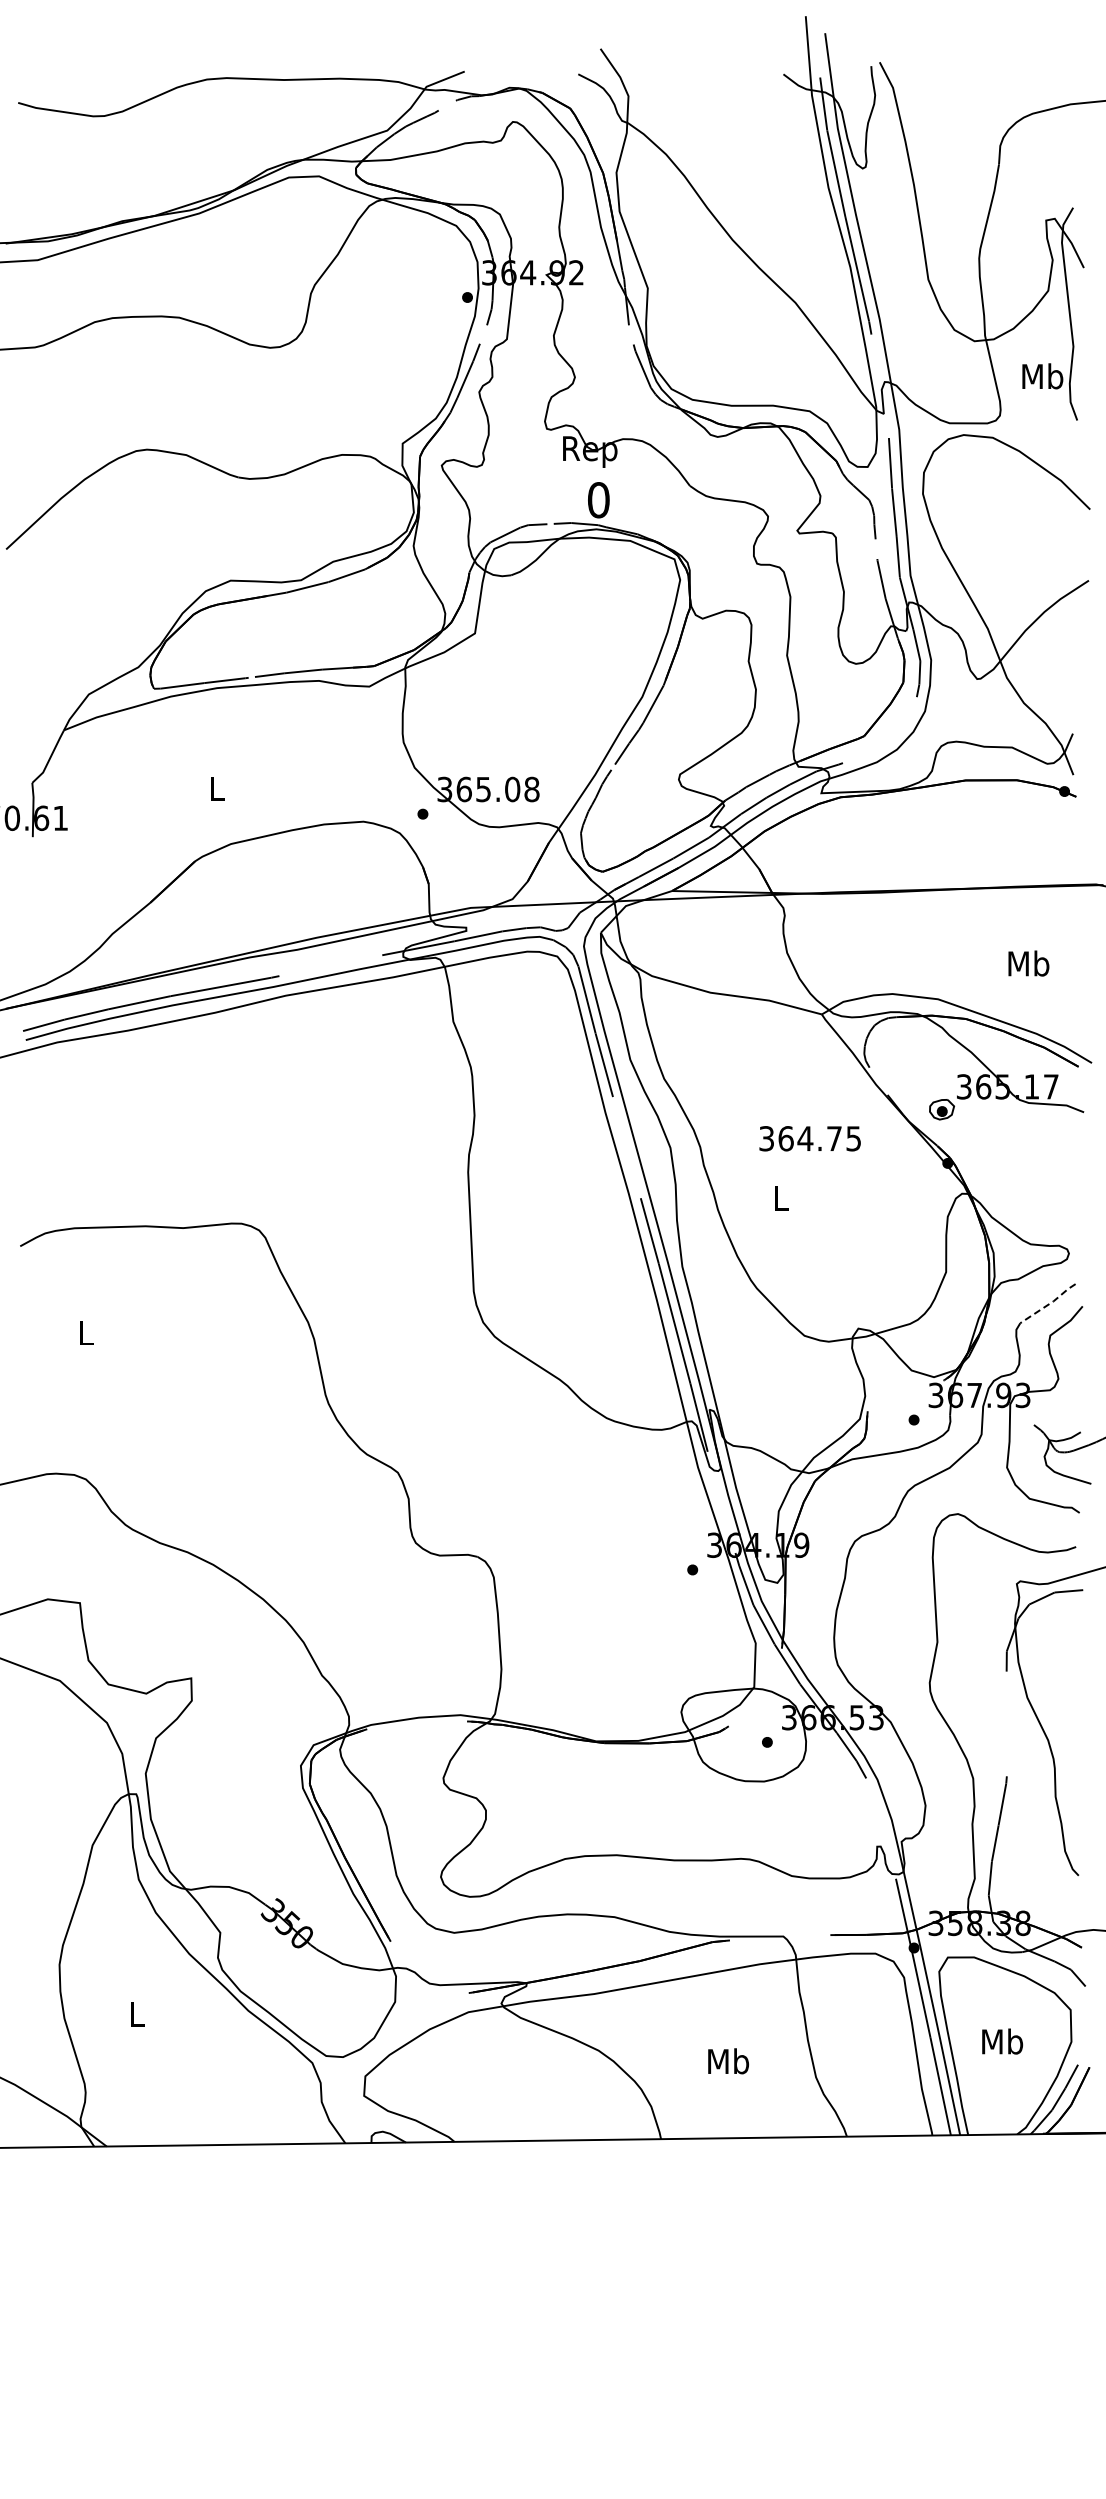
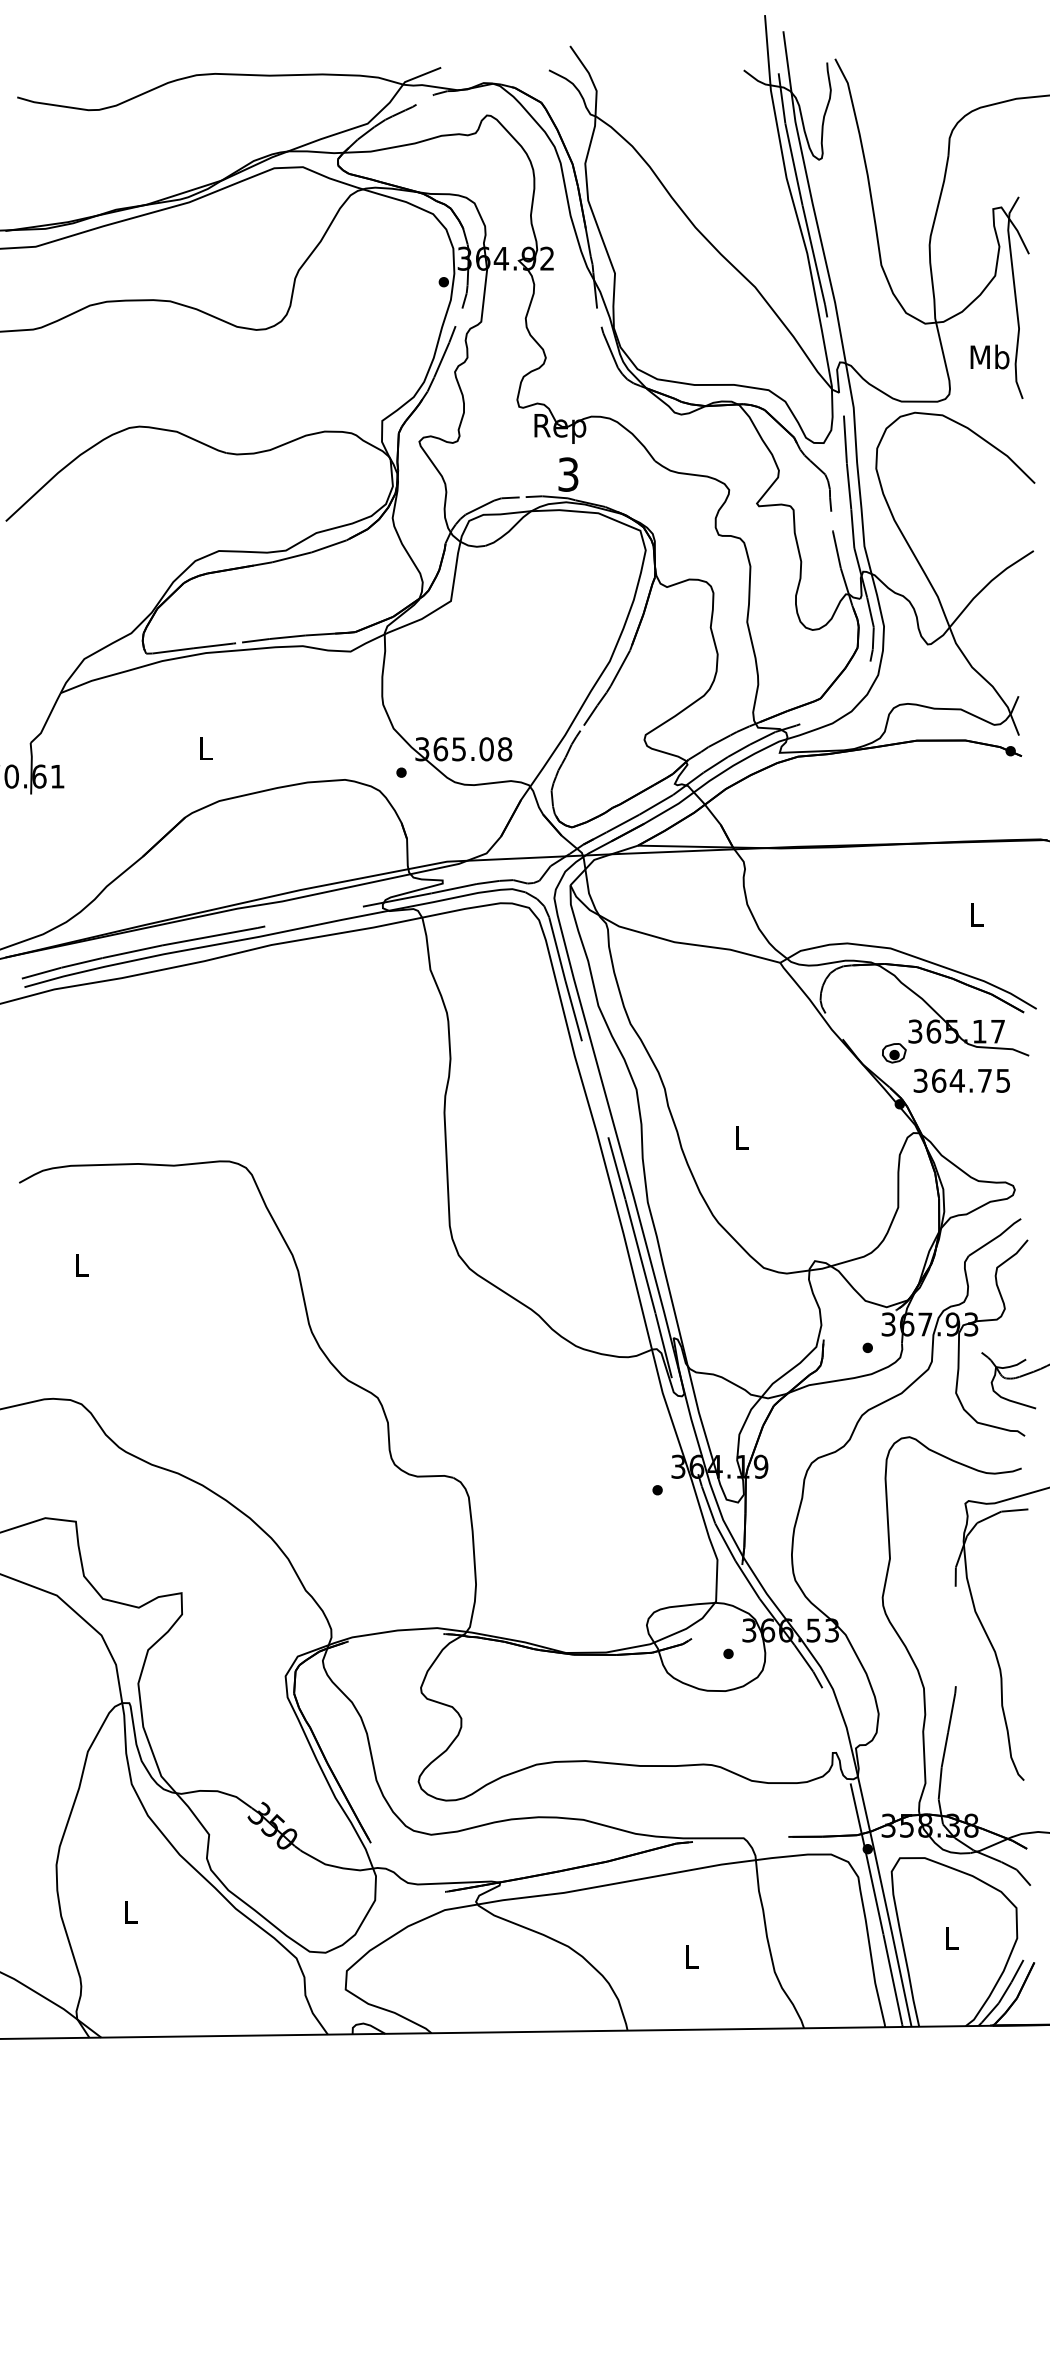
text: (598, 500) -> (568, 474), 0 -> 3
text: (1028, 963) -> (976, 914), Mb -> L
text: (809, 1138) -> (961, 1080), moved
line: (1049, 1304) -> (996, 1238), dashed -> solid
text: (1002, 2041) -> (951, 1937), Mb -> L
text: (728, 2061) -> (691, 1956), Mb -> L

